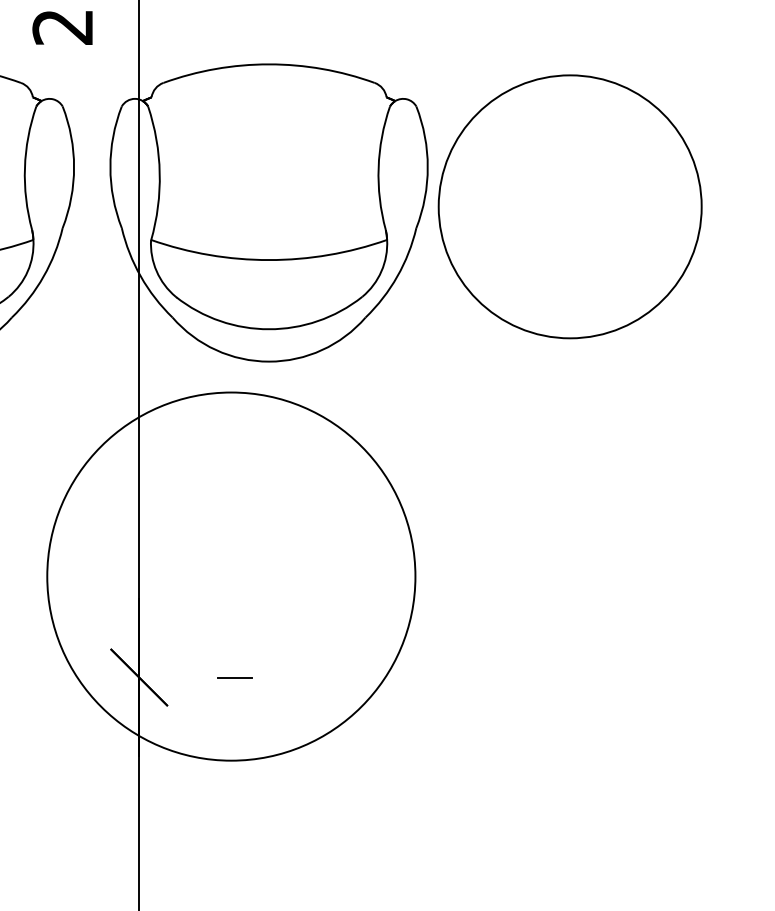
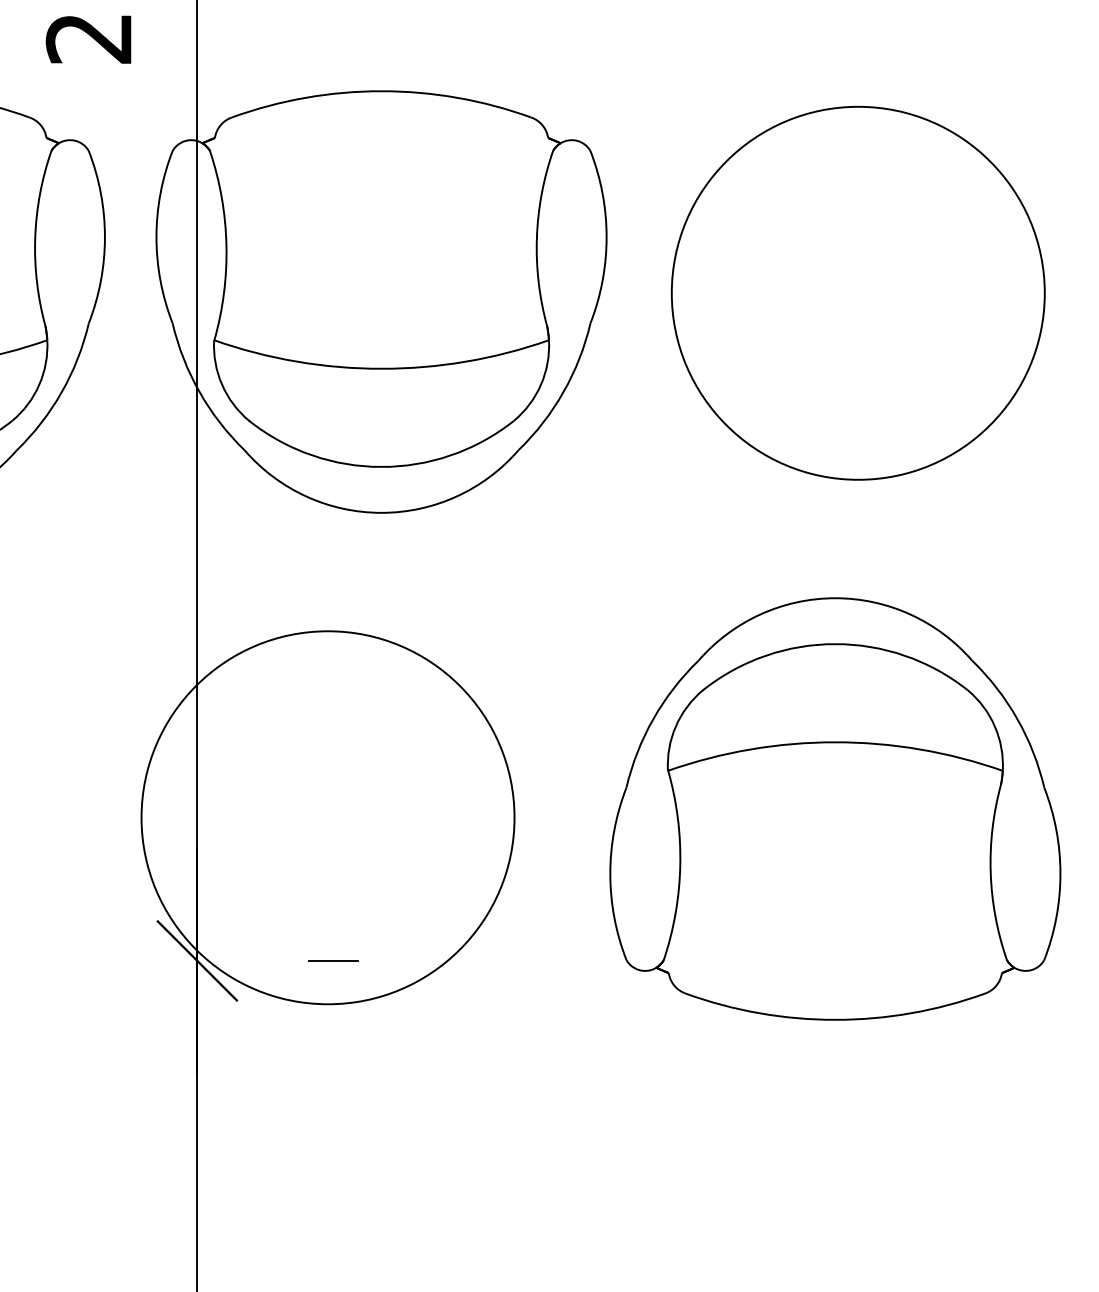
circle: (569, 206) -> (857, 292), moved
part: (588, 569) -> (834, 807), added
circle: (230, 576) -> (326, 817), size x0.71

